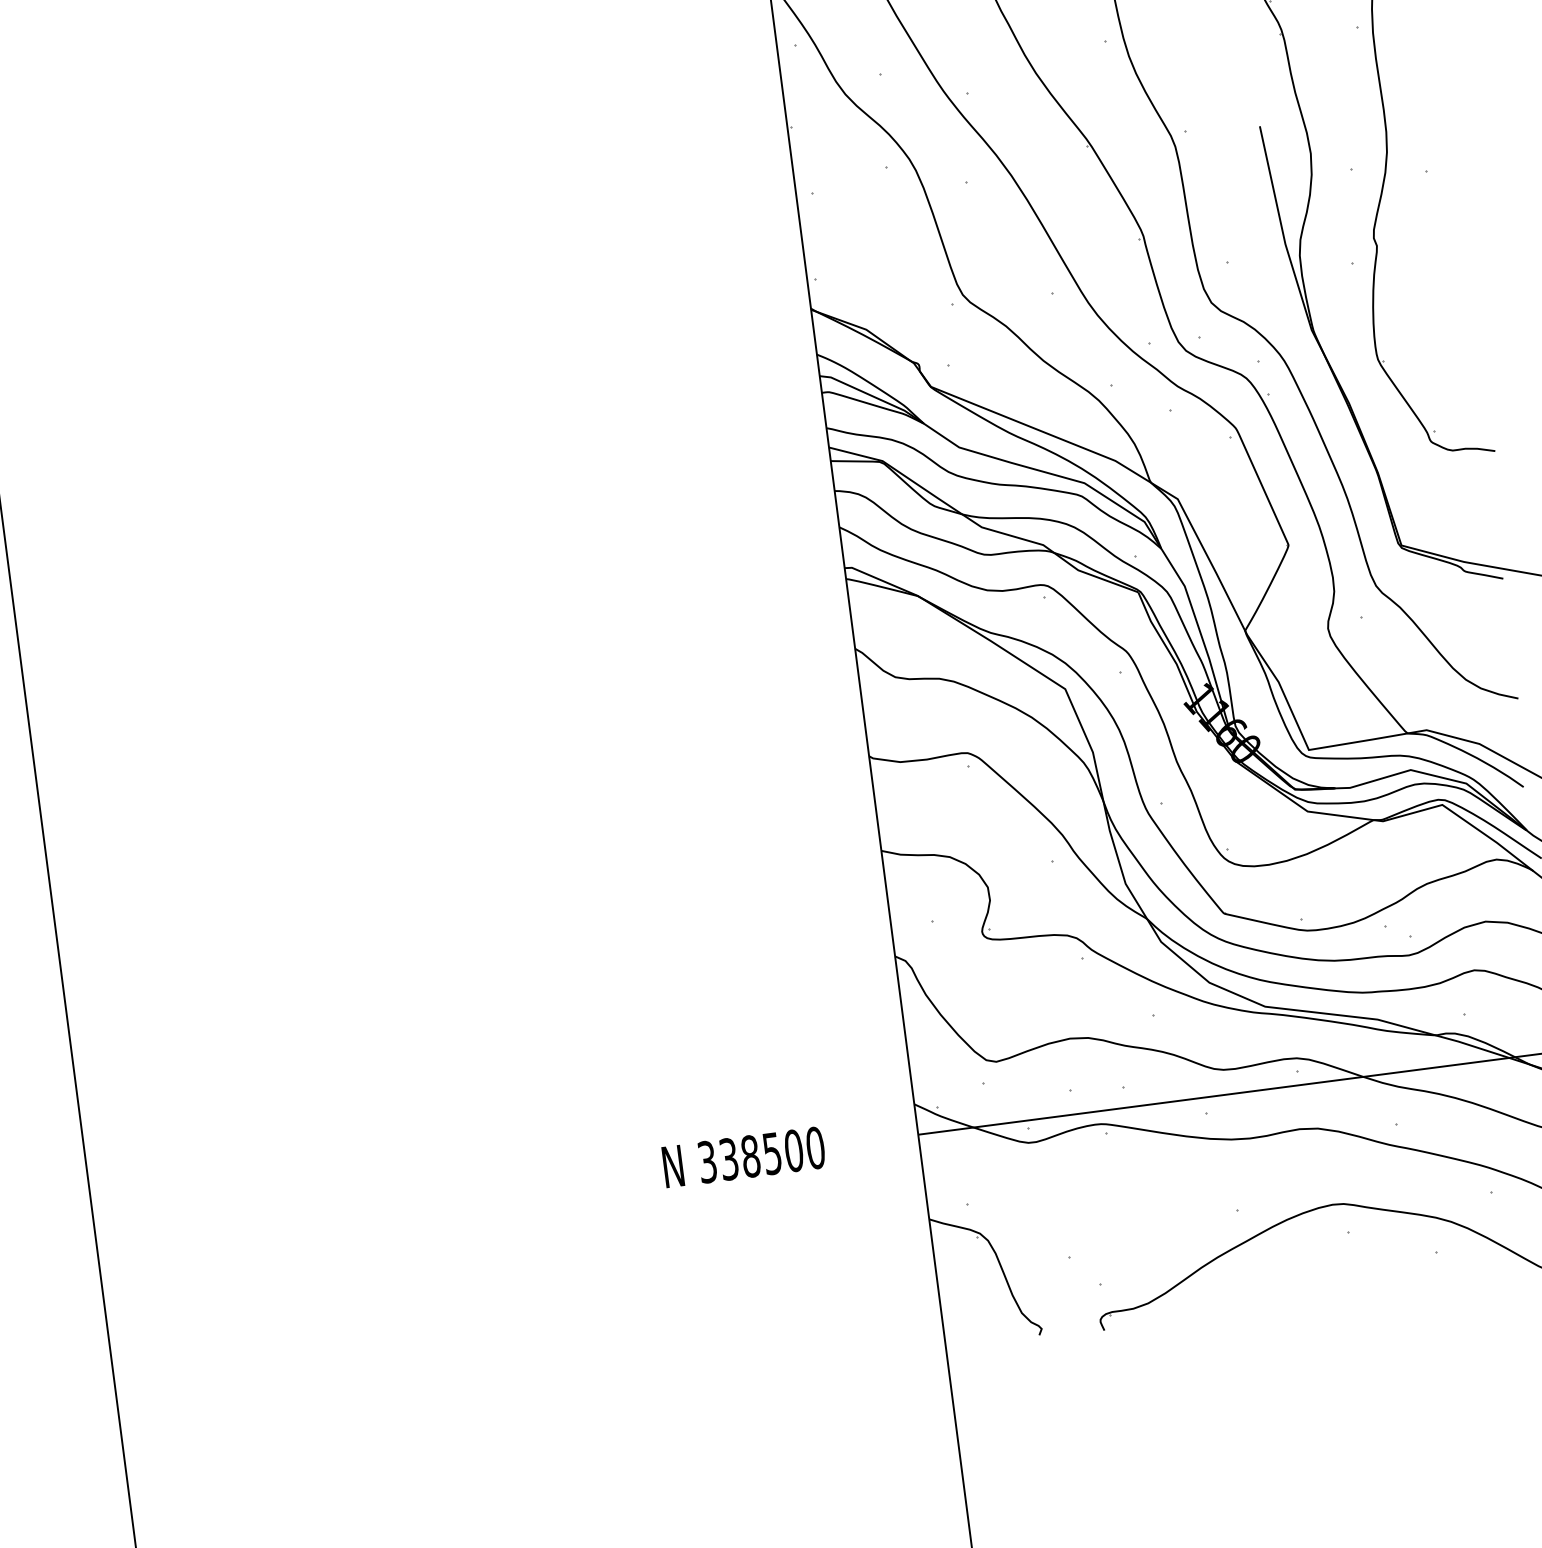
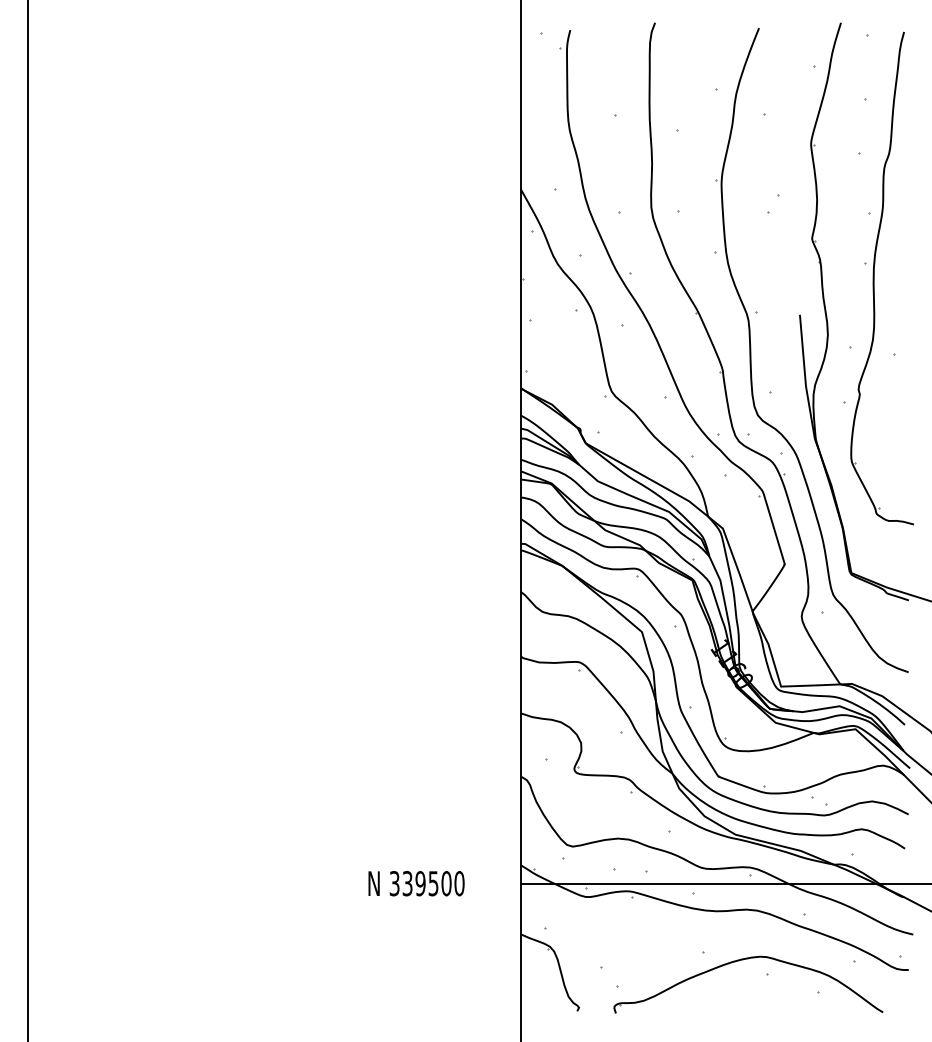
text: (750, 1156) -> (420, 883), 338500 -> 339500

